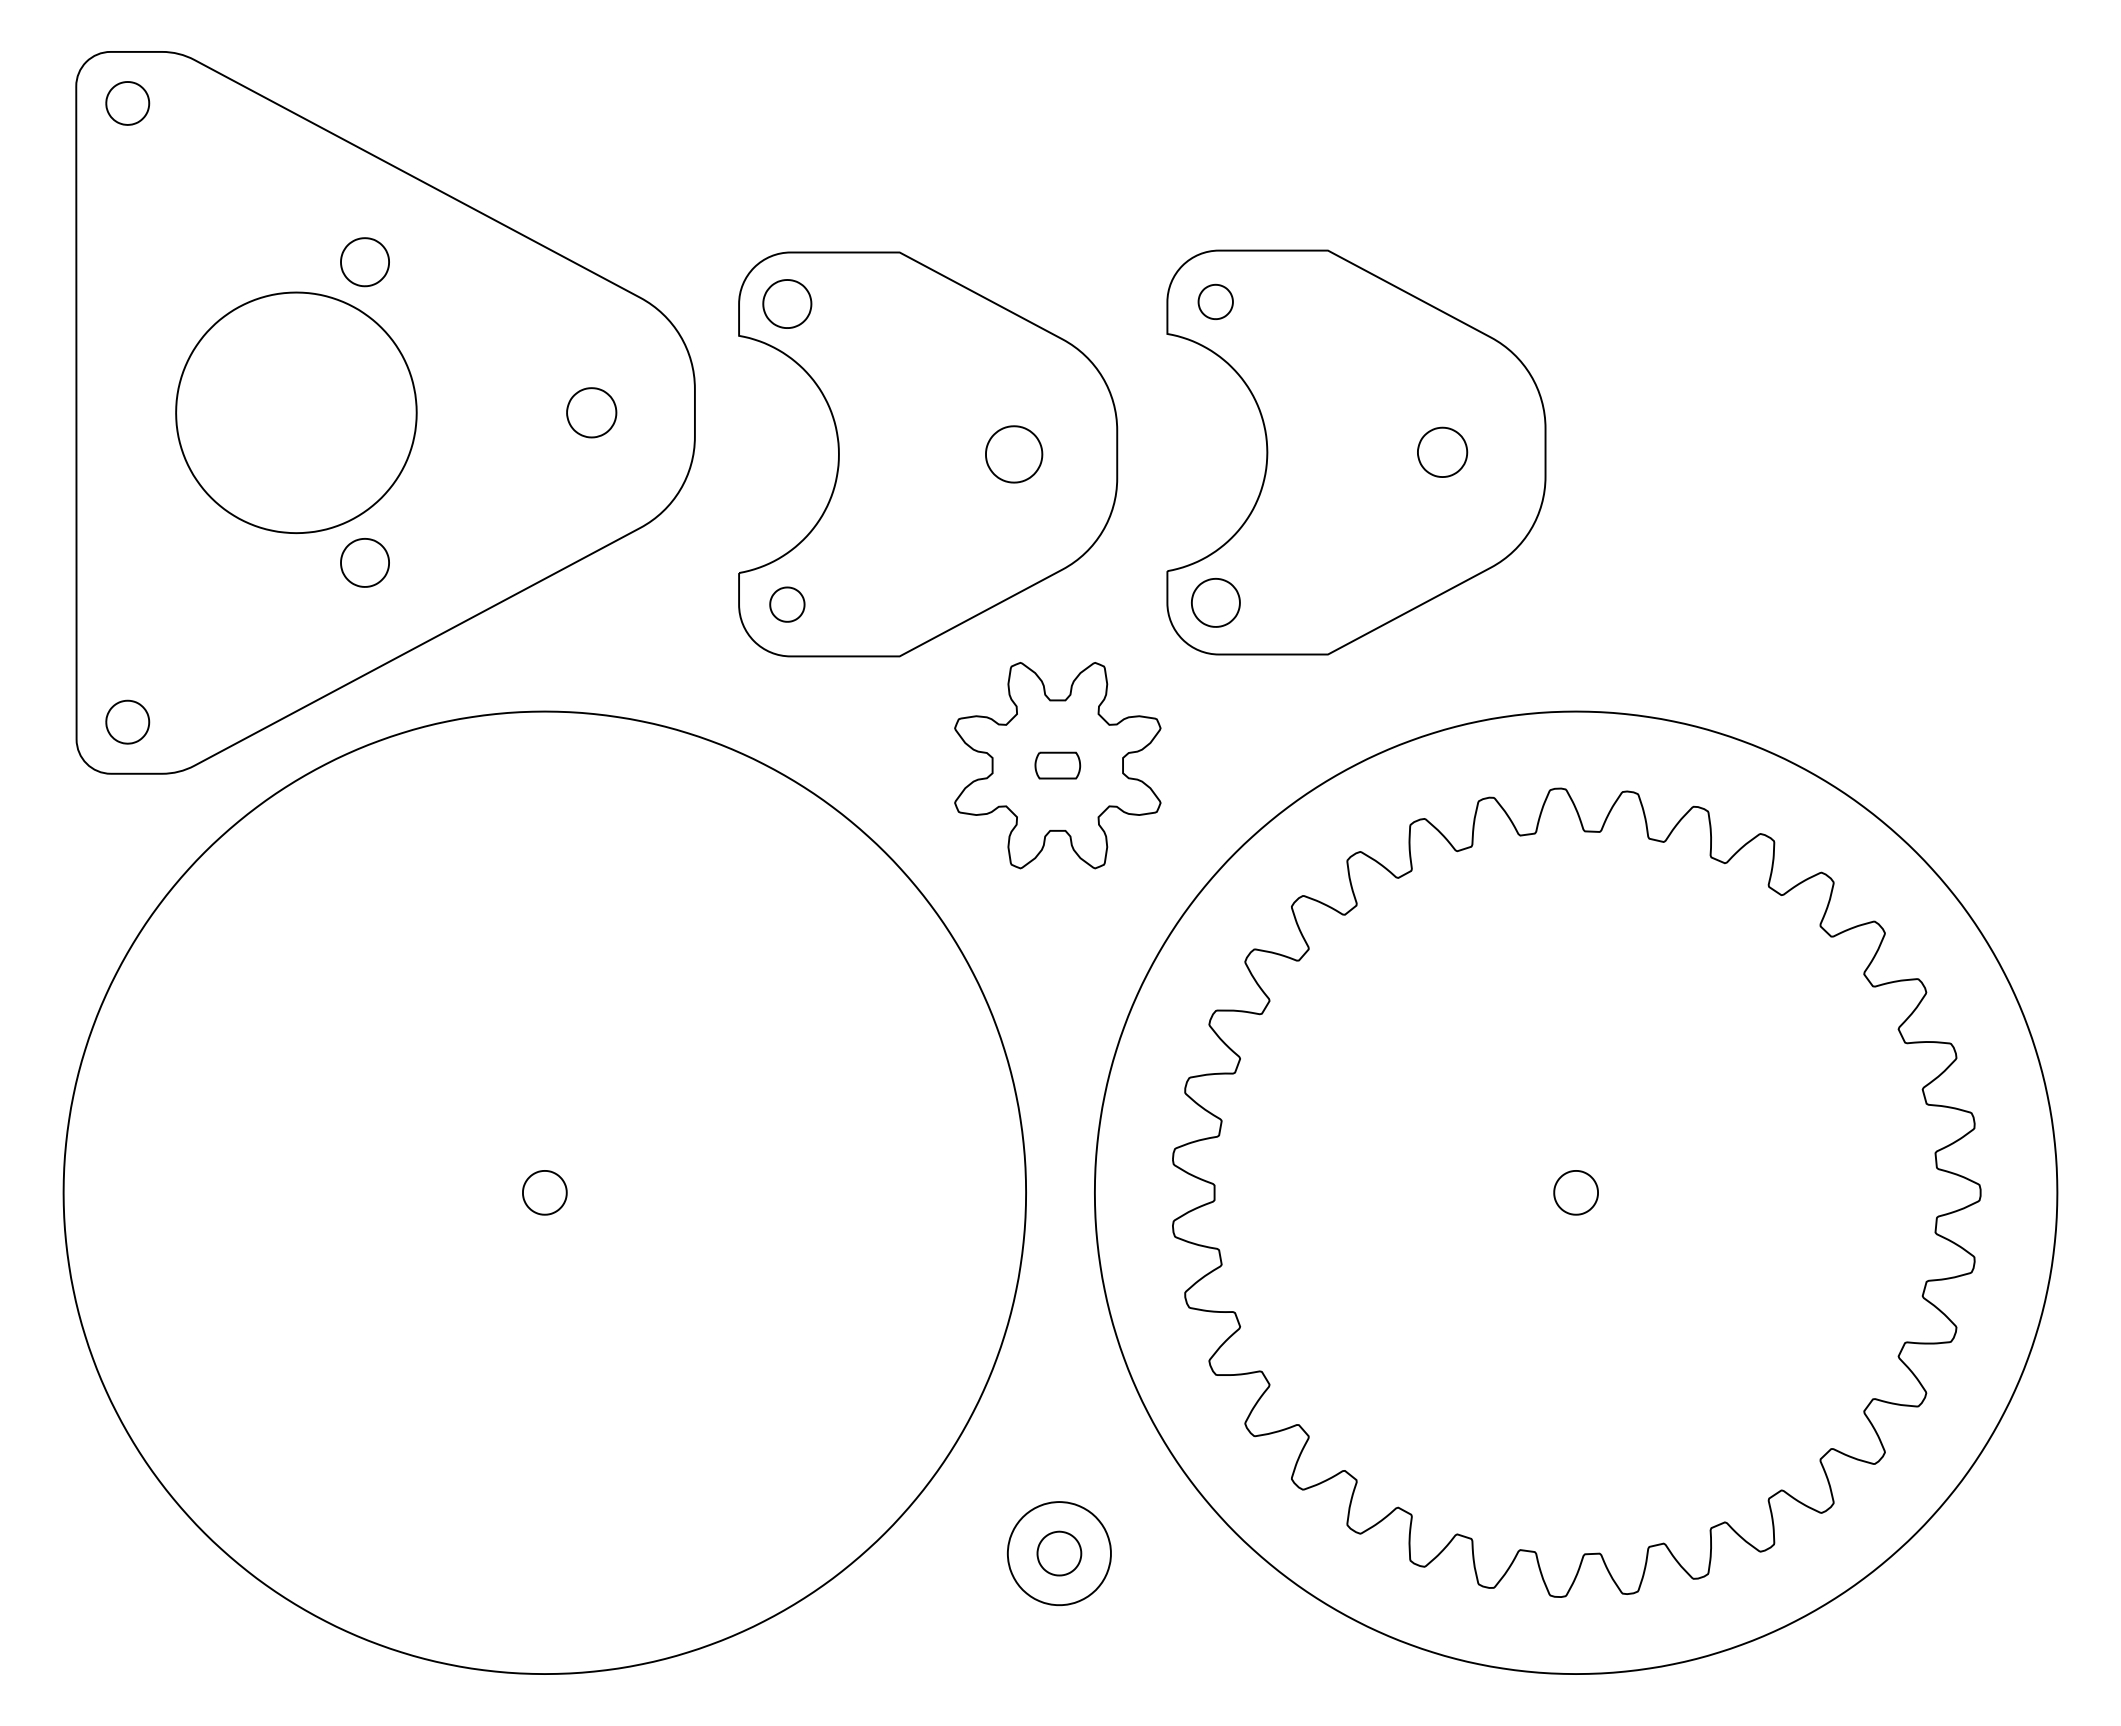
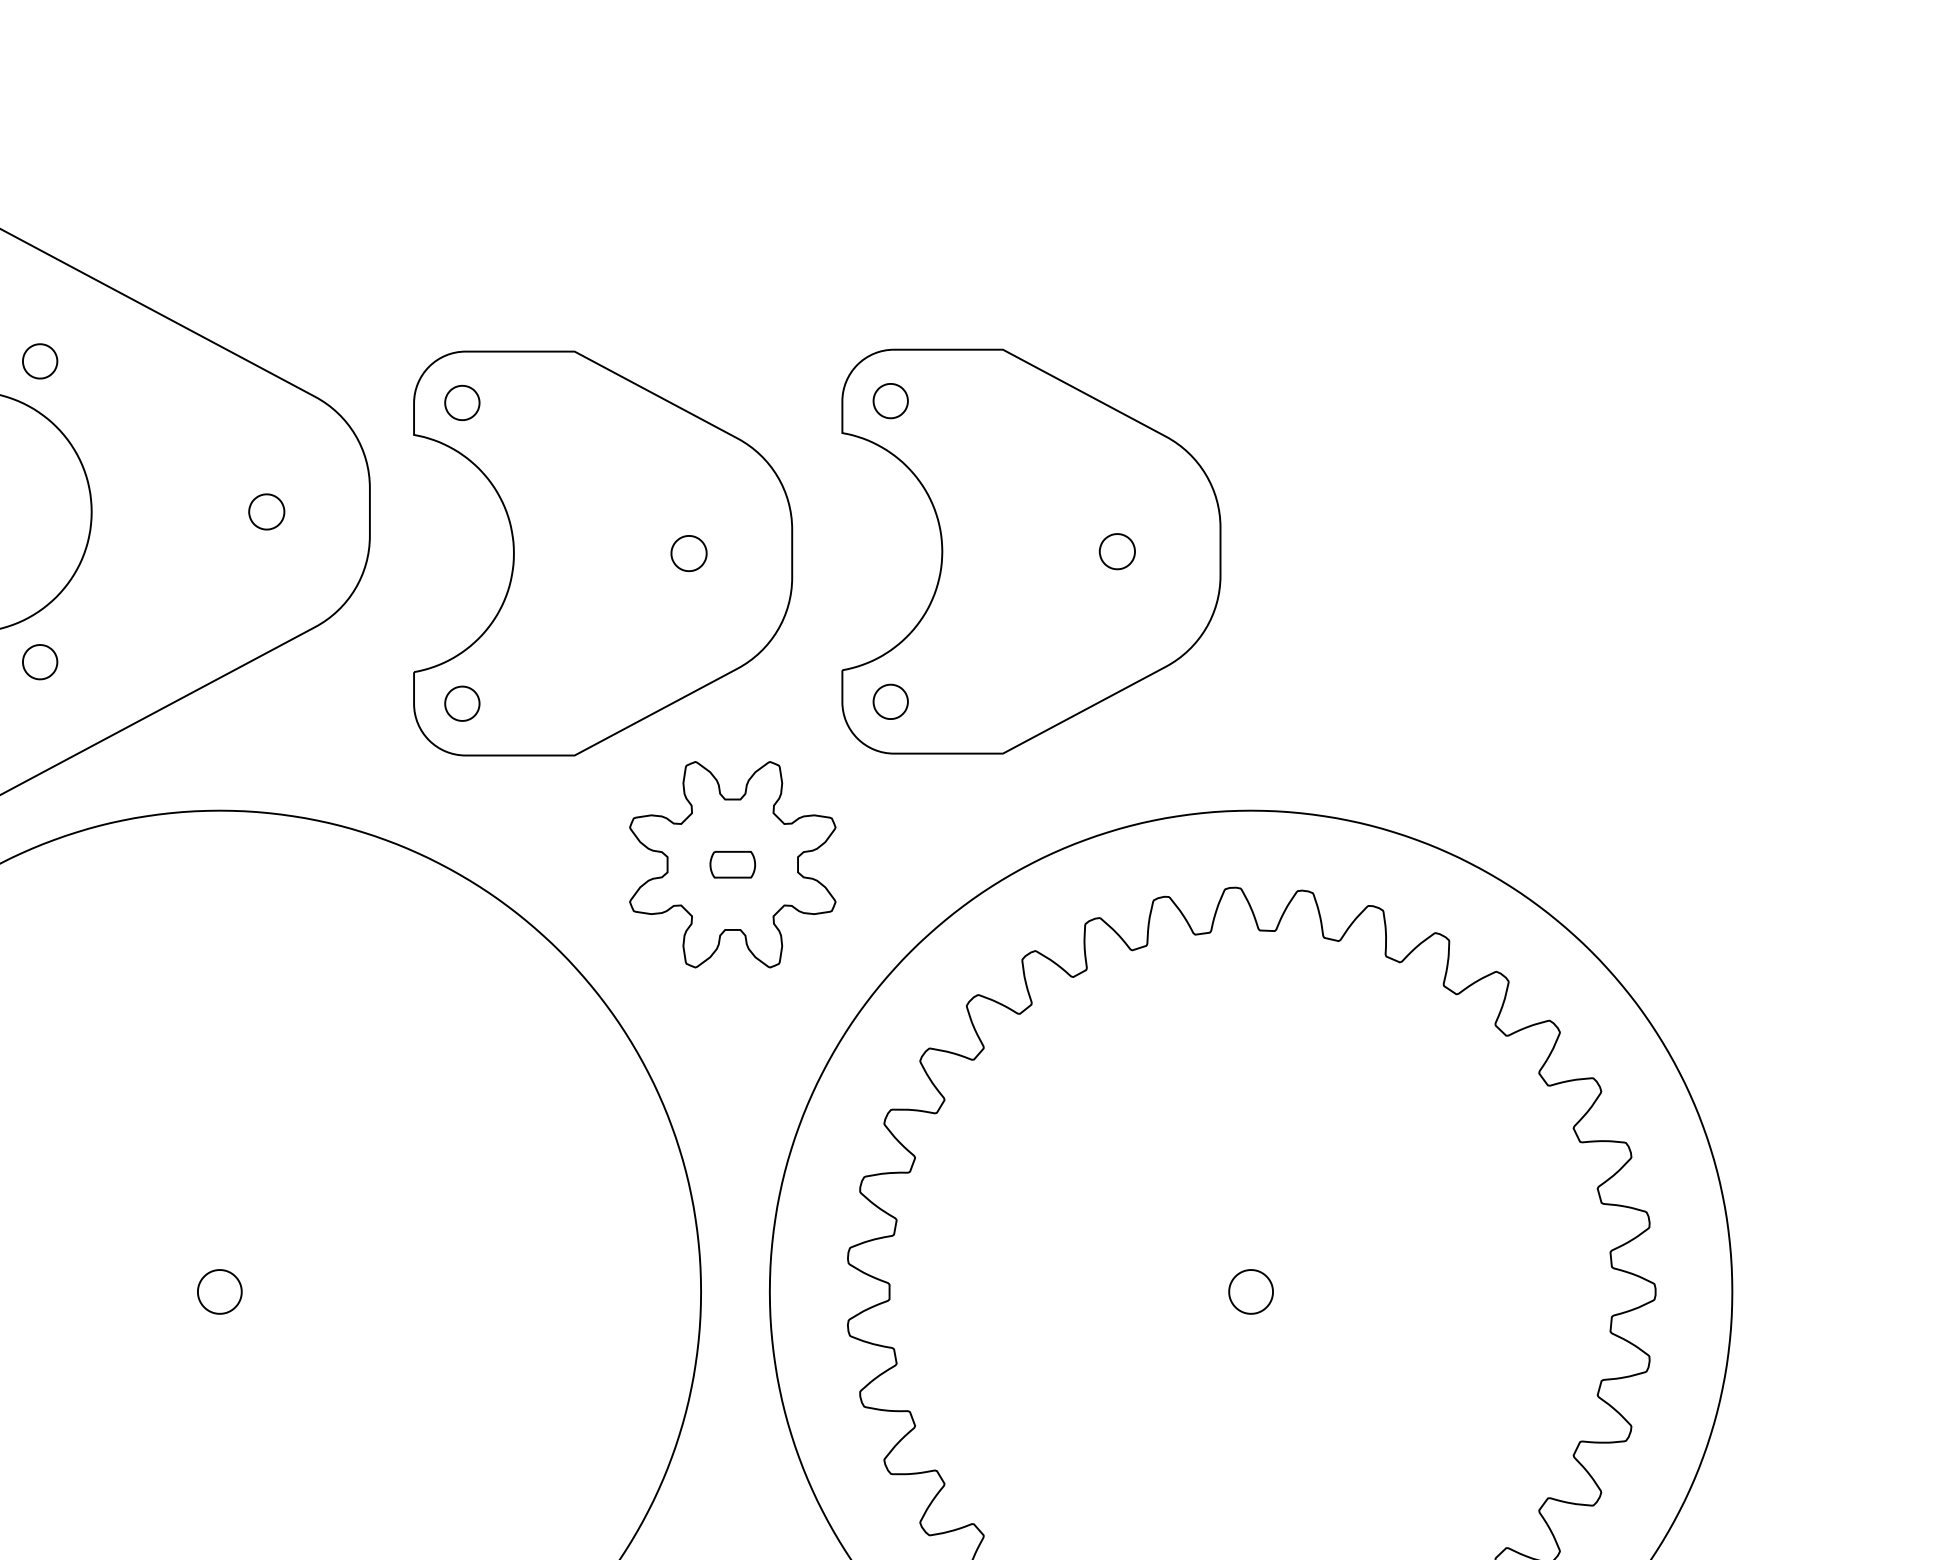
part: (365, 262) -> (40, 361), size x0.71
part: (787, 303) -> (462, 402), size x0.71
part: (591, 412) -> (266, 511), size x0.71
part: (1441, 452) -> (1116, 551), size x0.71
part: (1013, 454) -> (688, 553), size x0.62
part: (365, 563) -> (40, 662), size x0.71
part: (1215, 602) -> (890, 701), size x0.71

